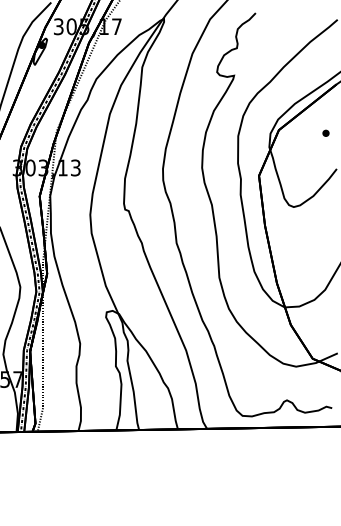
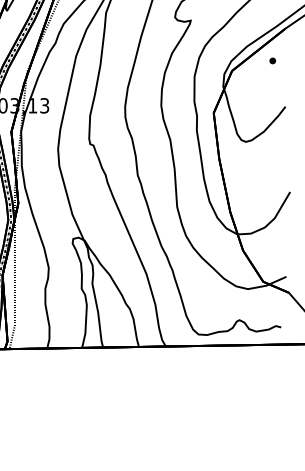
part: (325, 132) -> (272, 60), moved

